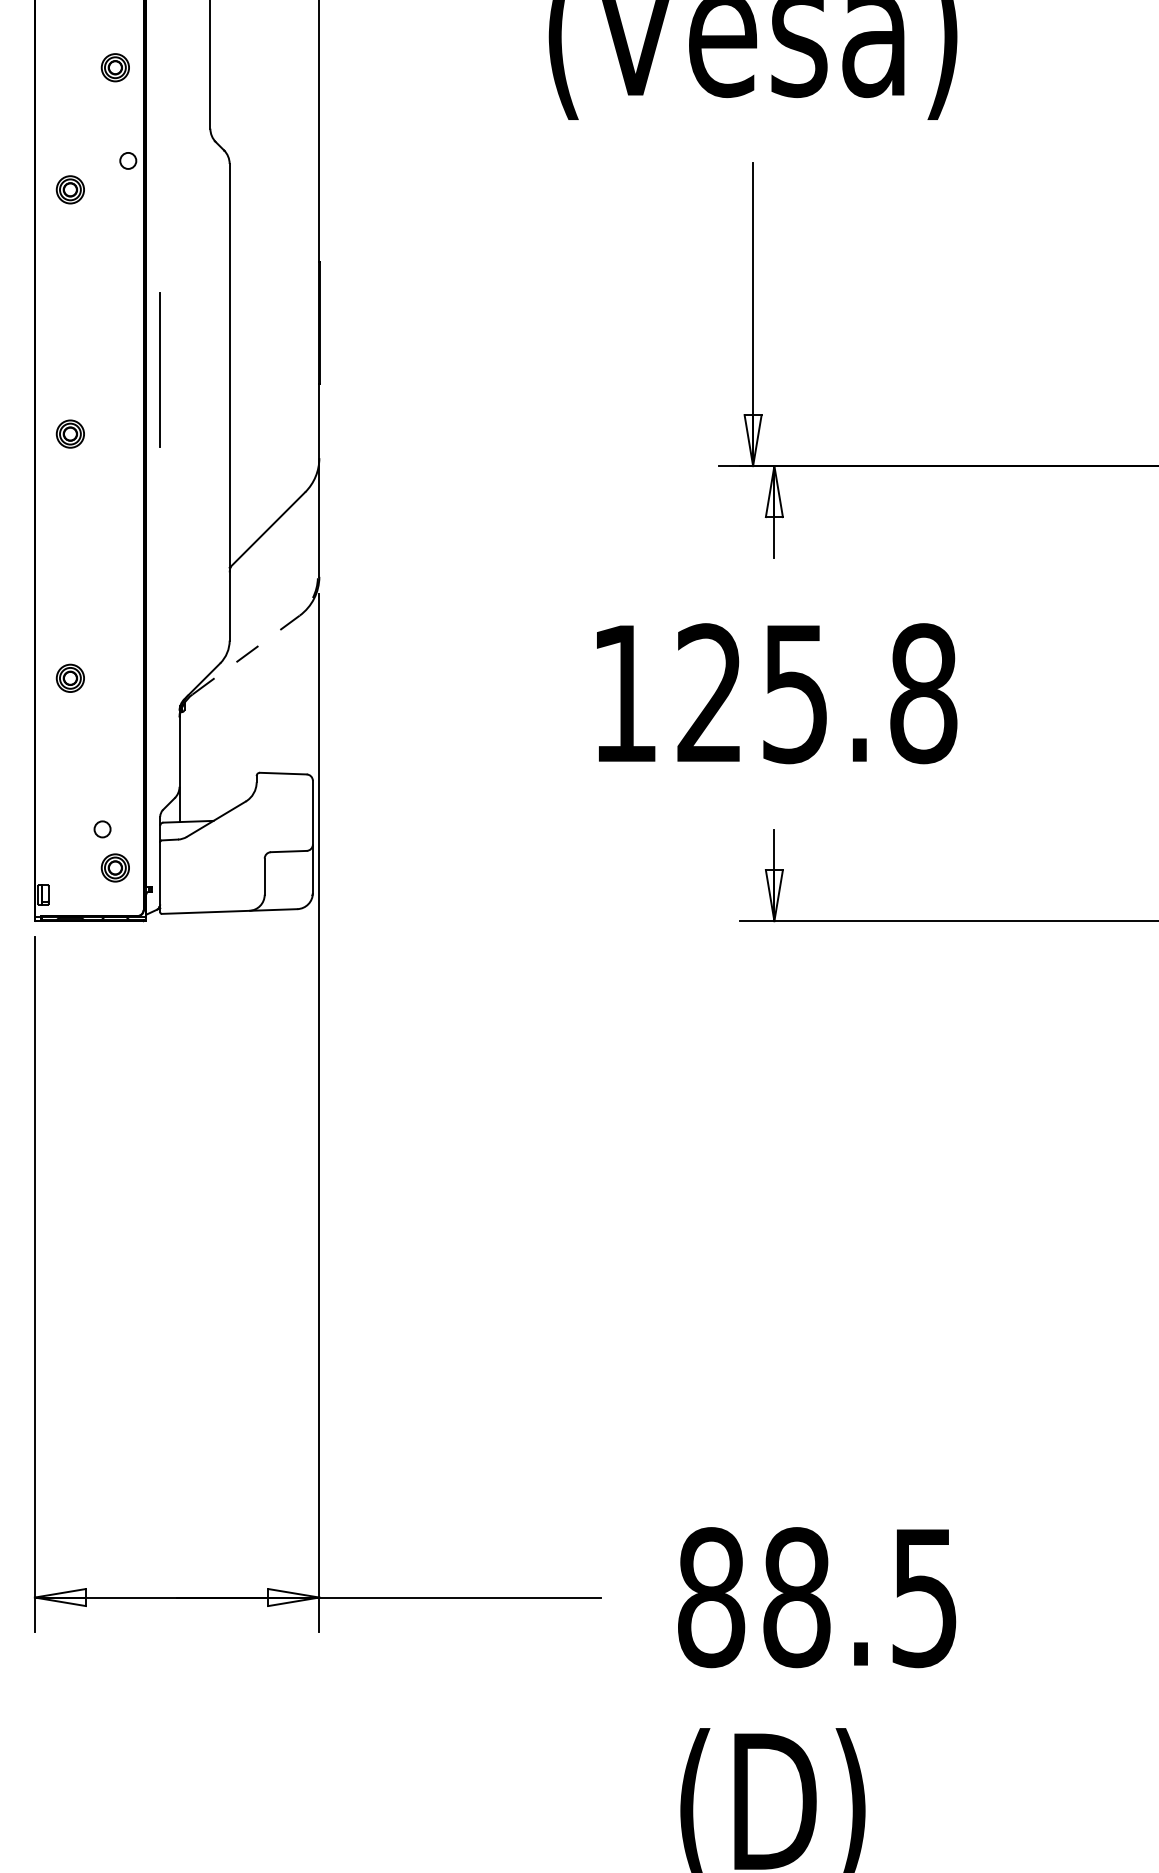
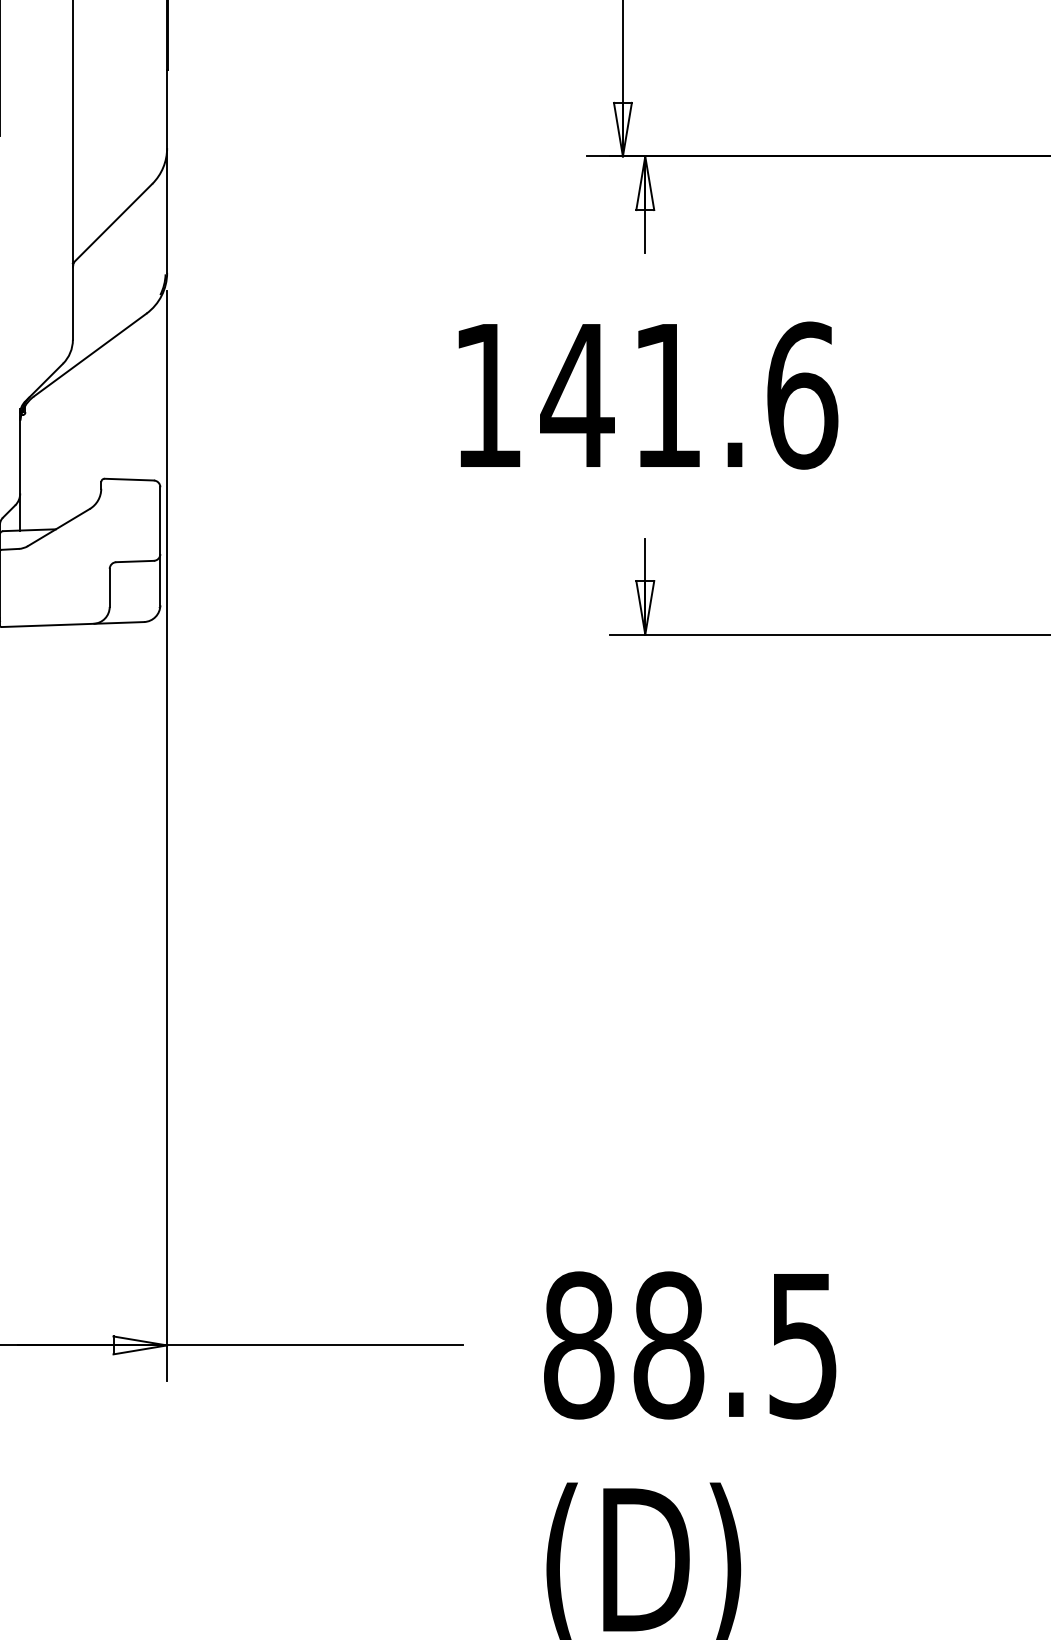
line: (246, 654) -> (90, 354), dashed -> solid
text: (816, 693) -> (689, 395), 125.8 -> 141.6

